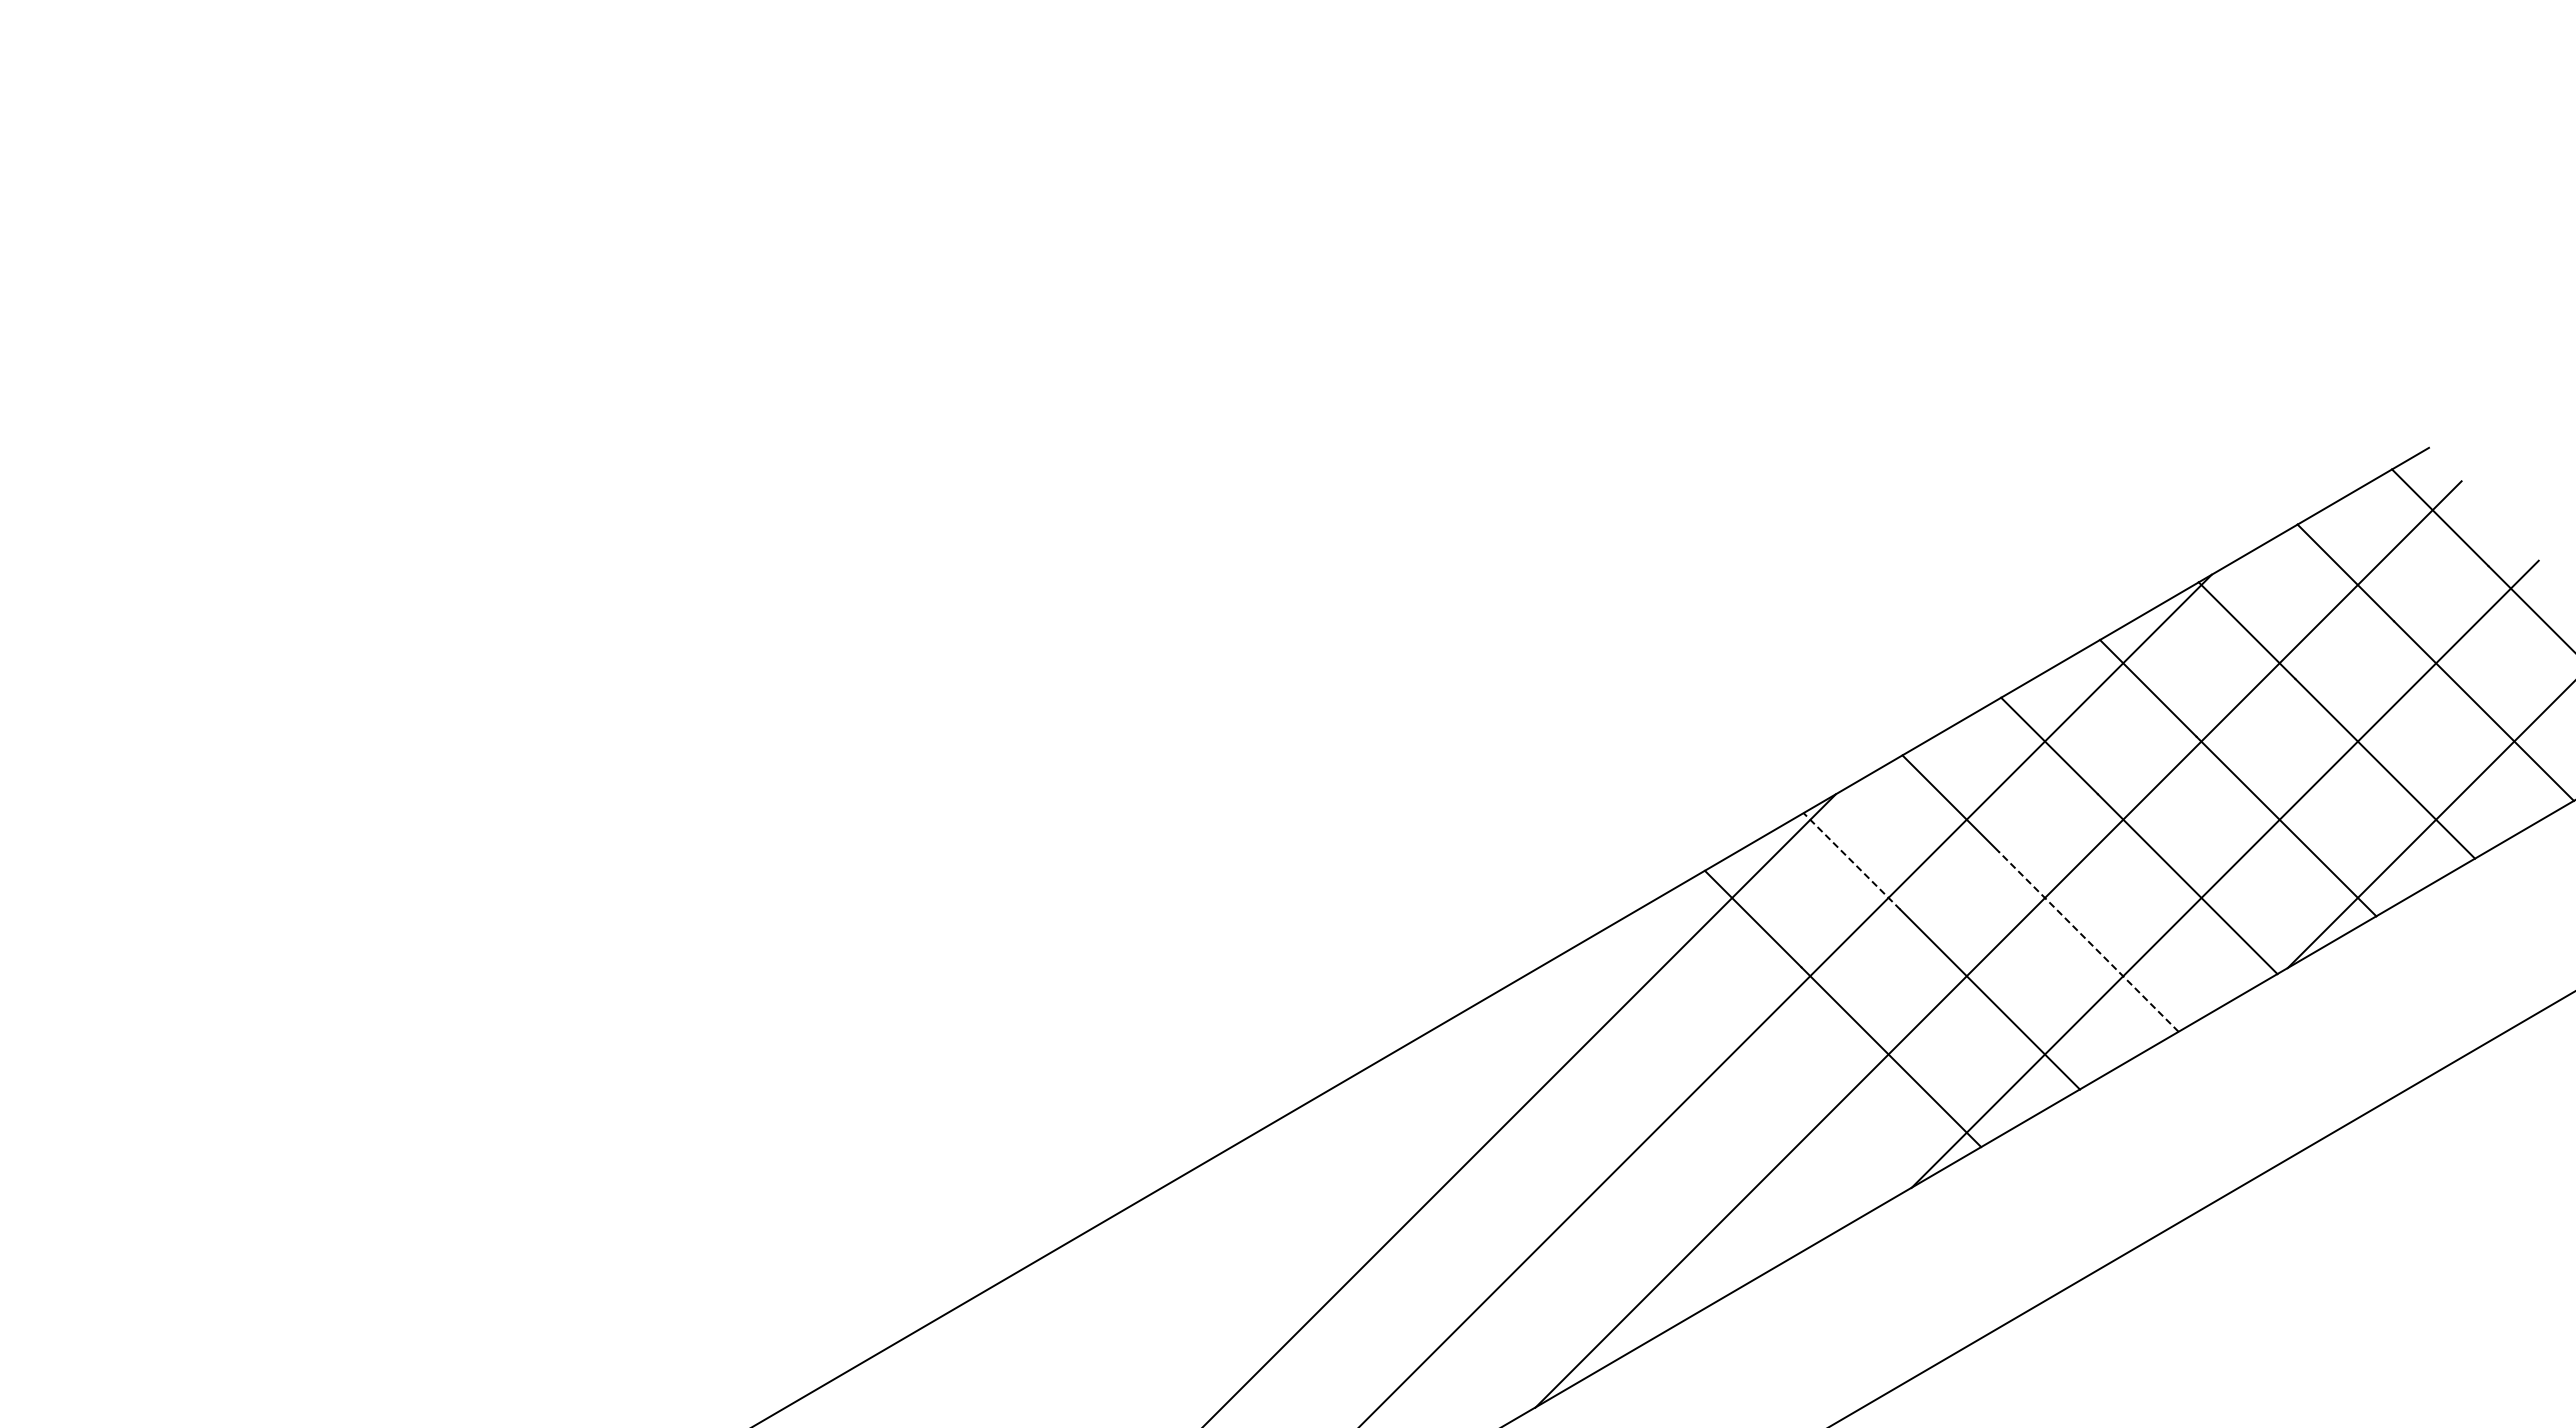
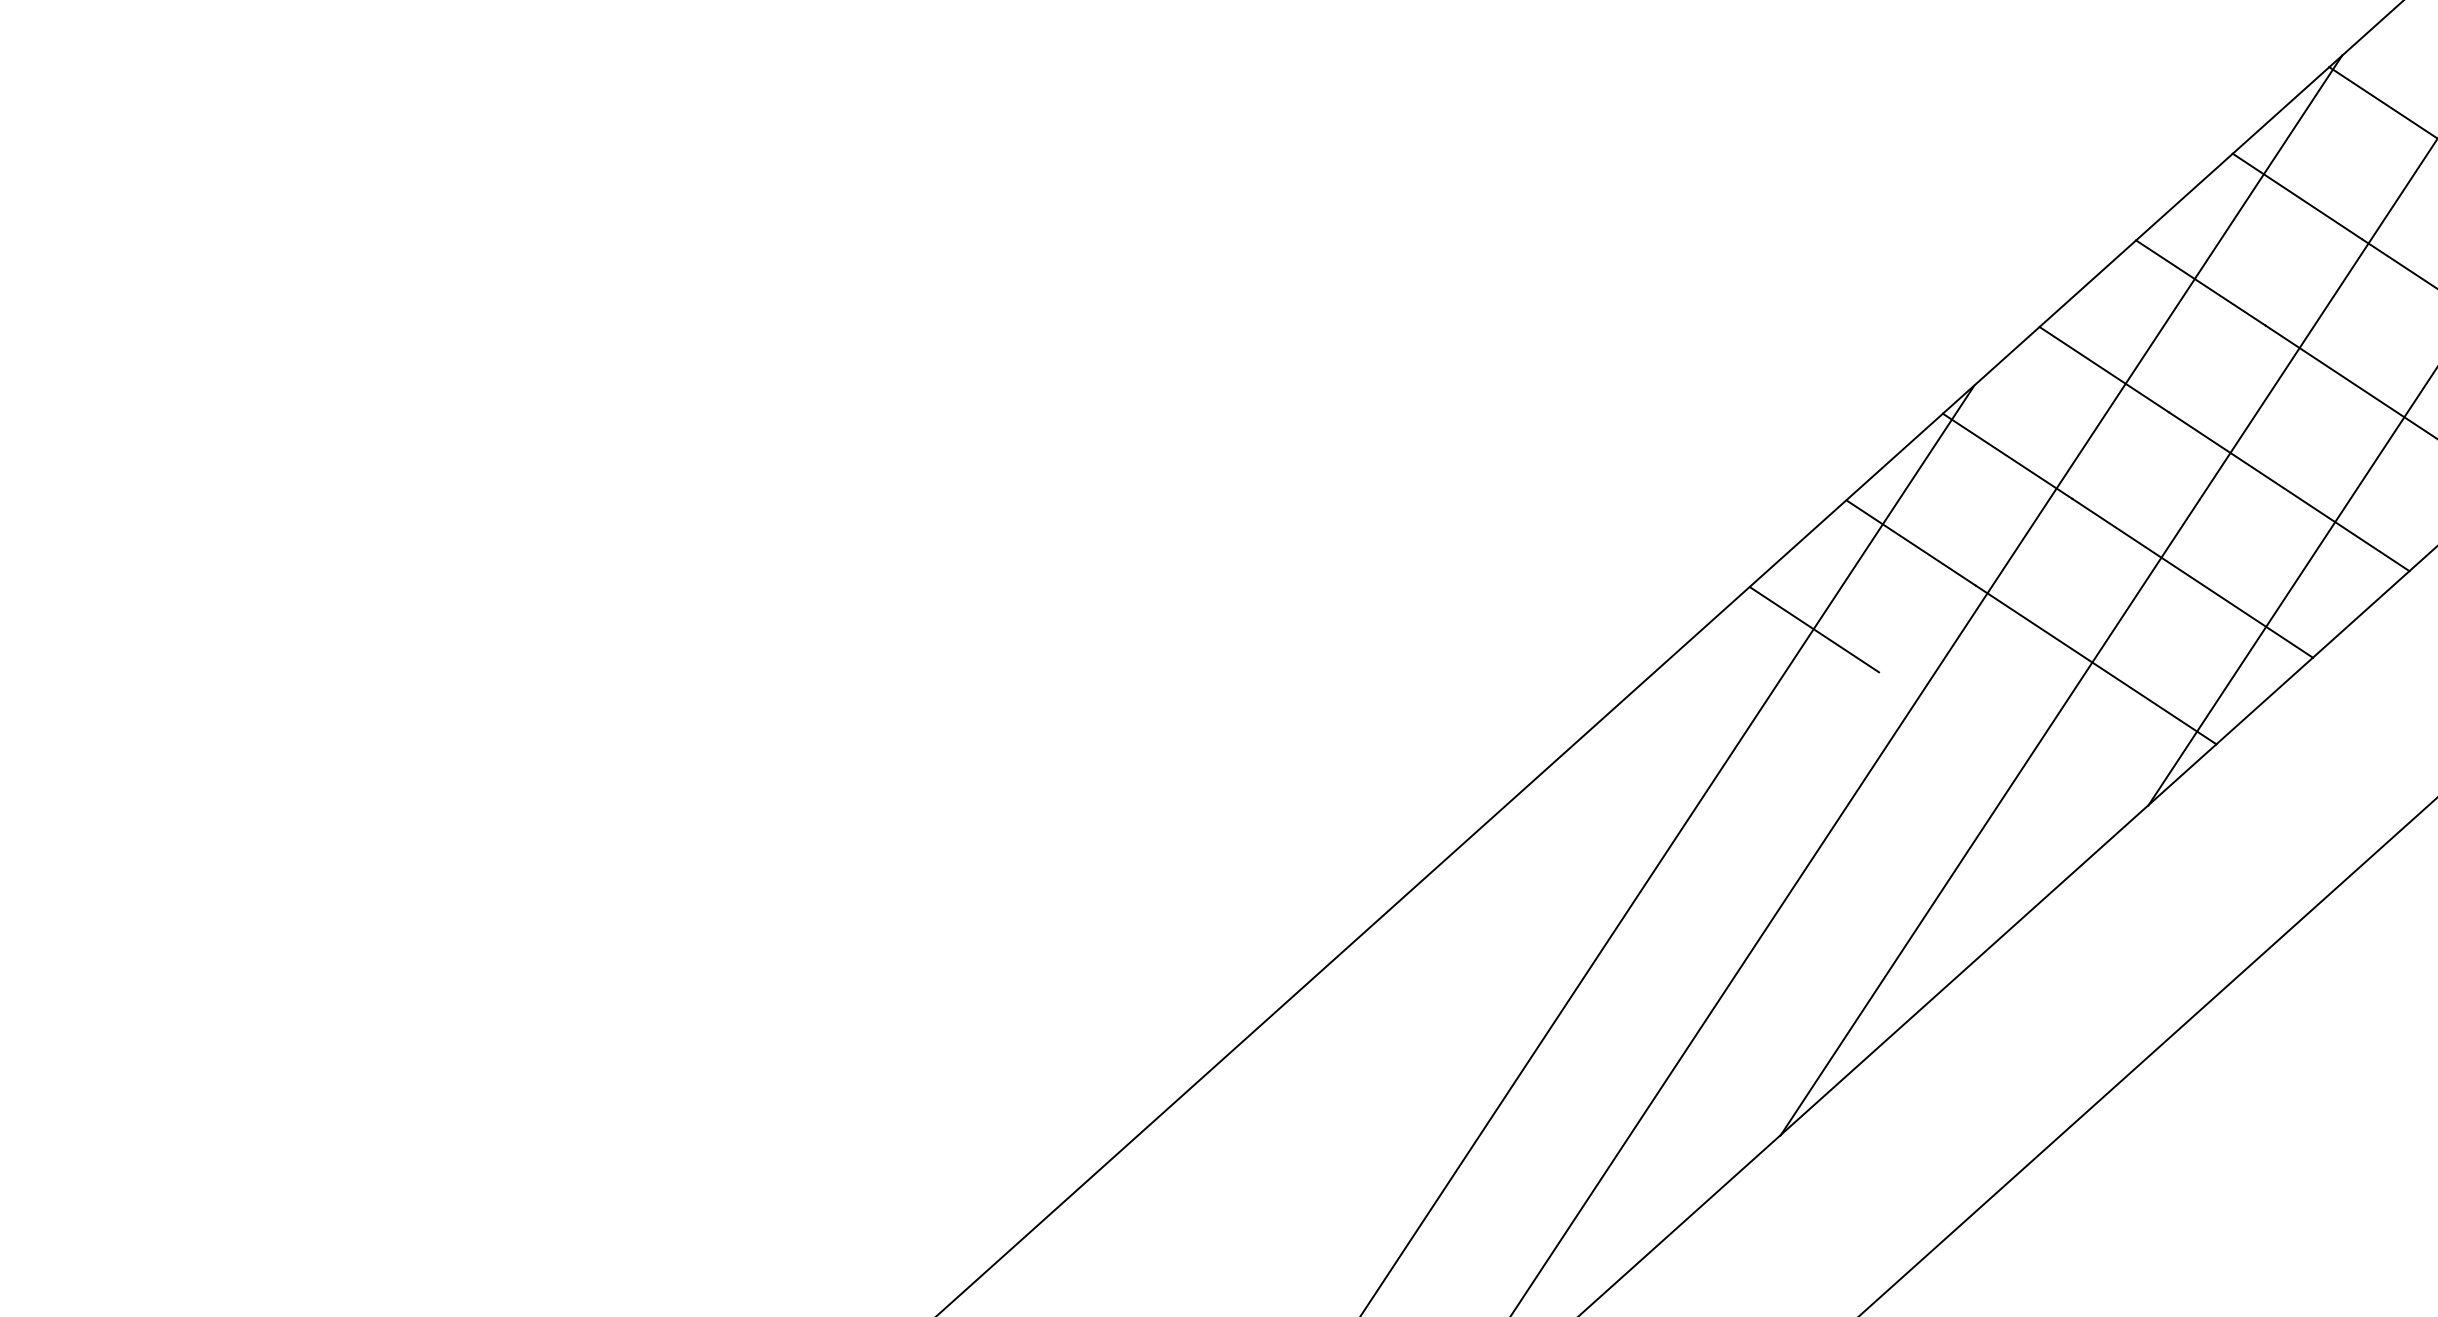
line: (1851, 861) -> (2007, 456), dashed -> solid
line: (2088, 941) -> (2288, 491), dashed -> solid
line: (1654, 976) -> (1814, 629), added

